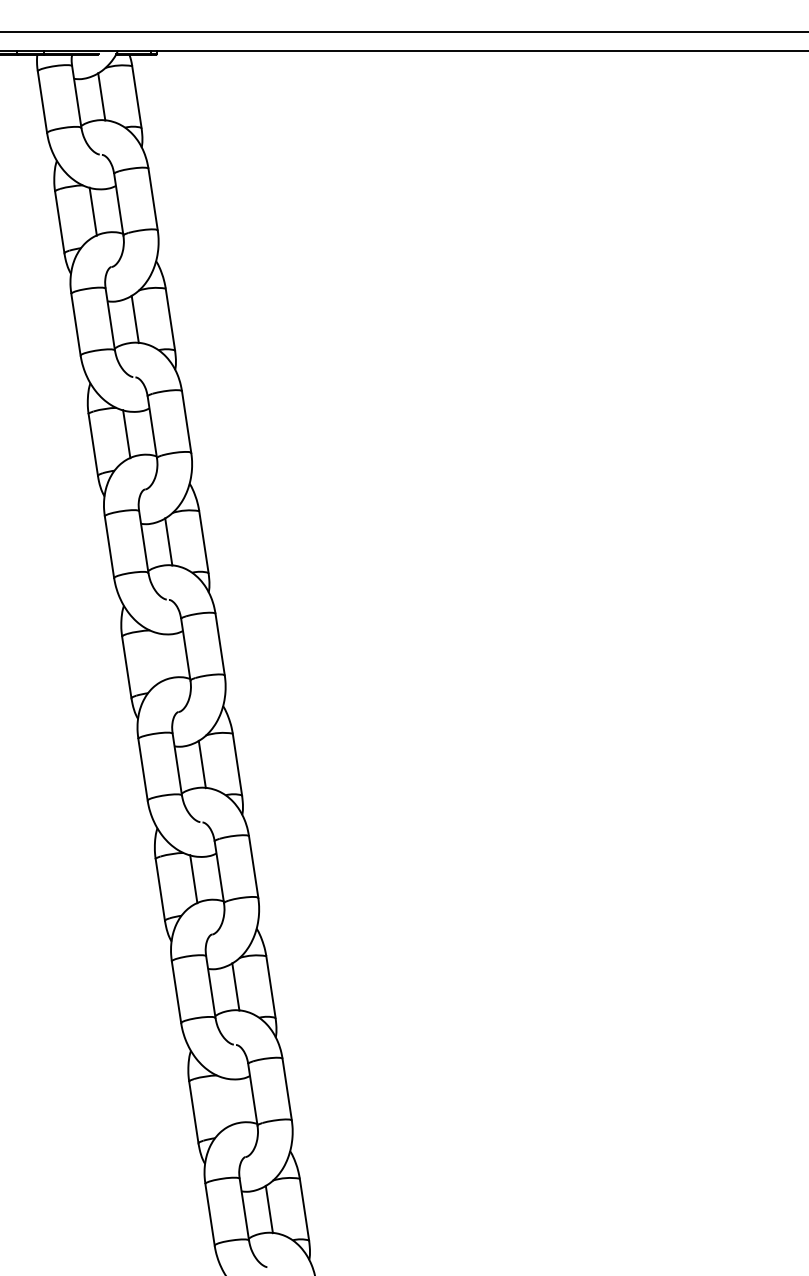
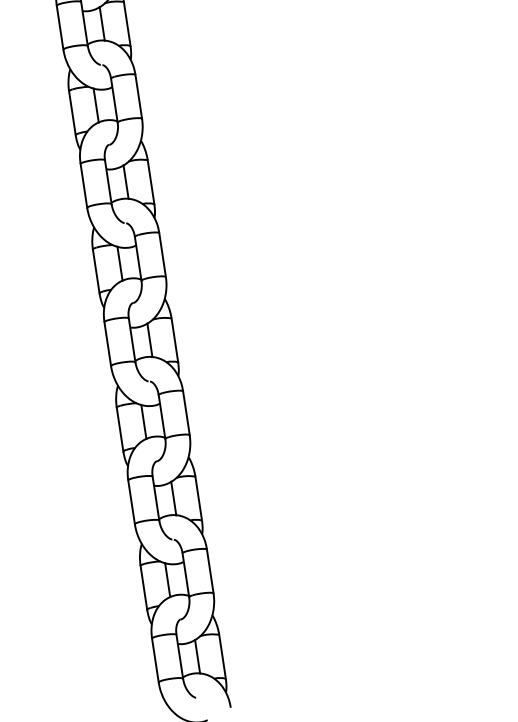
line: (159, 656) -> (119, 263), added
line: (226, 1101) -> (167, 579), added

